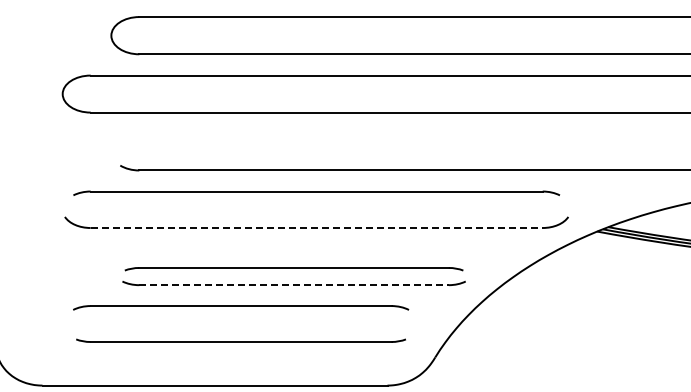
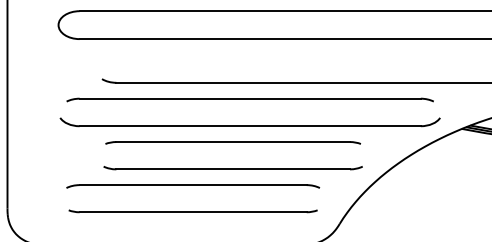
line: (317, 228) -> (250, 126), dashed -> solid
part: (293, 269) -> (232, 143), moved
line: (294, 285) -> (233, 169), dashed -> solid

